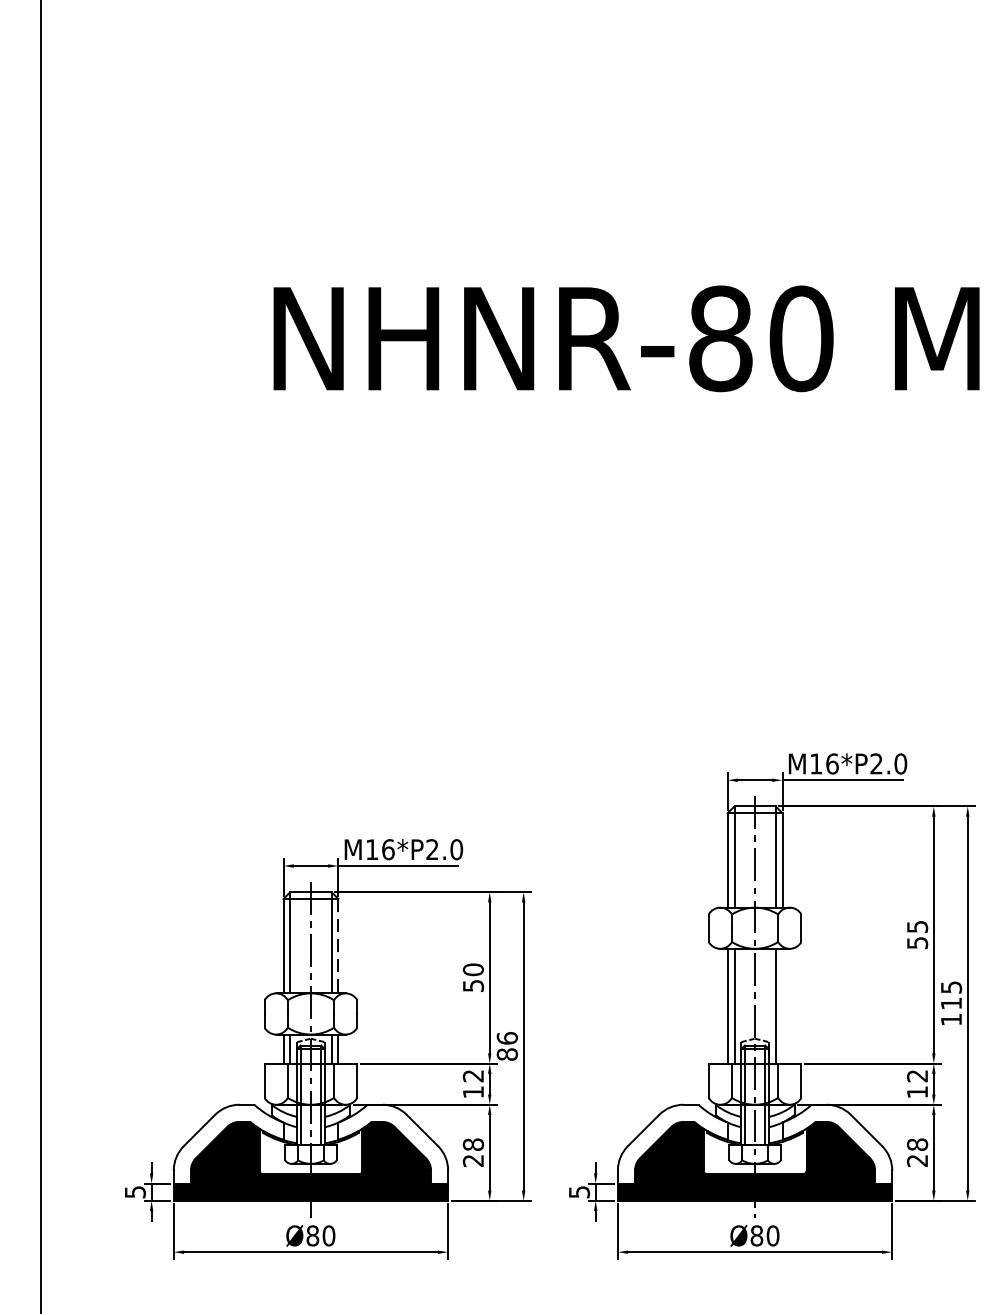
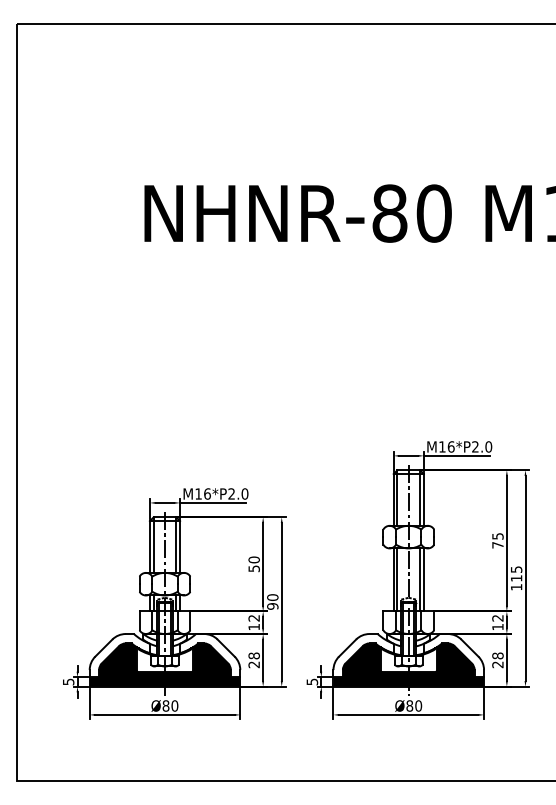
text: (916, 943) -> (497, 545), 55 -> 75
line: (339, 945) -> (180, 546), dashed -> solid
line: (781, 1005) -> (423, 579), added
text: (506, 1045) -> (272, 601), 86 -> 90

